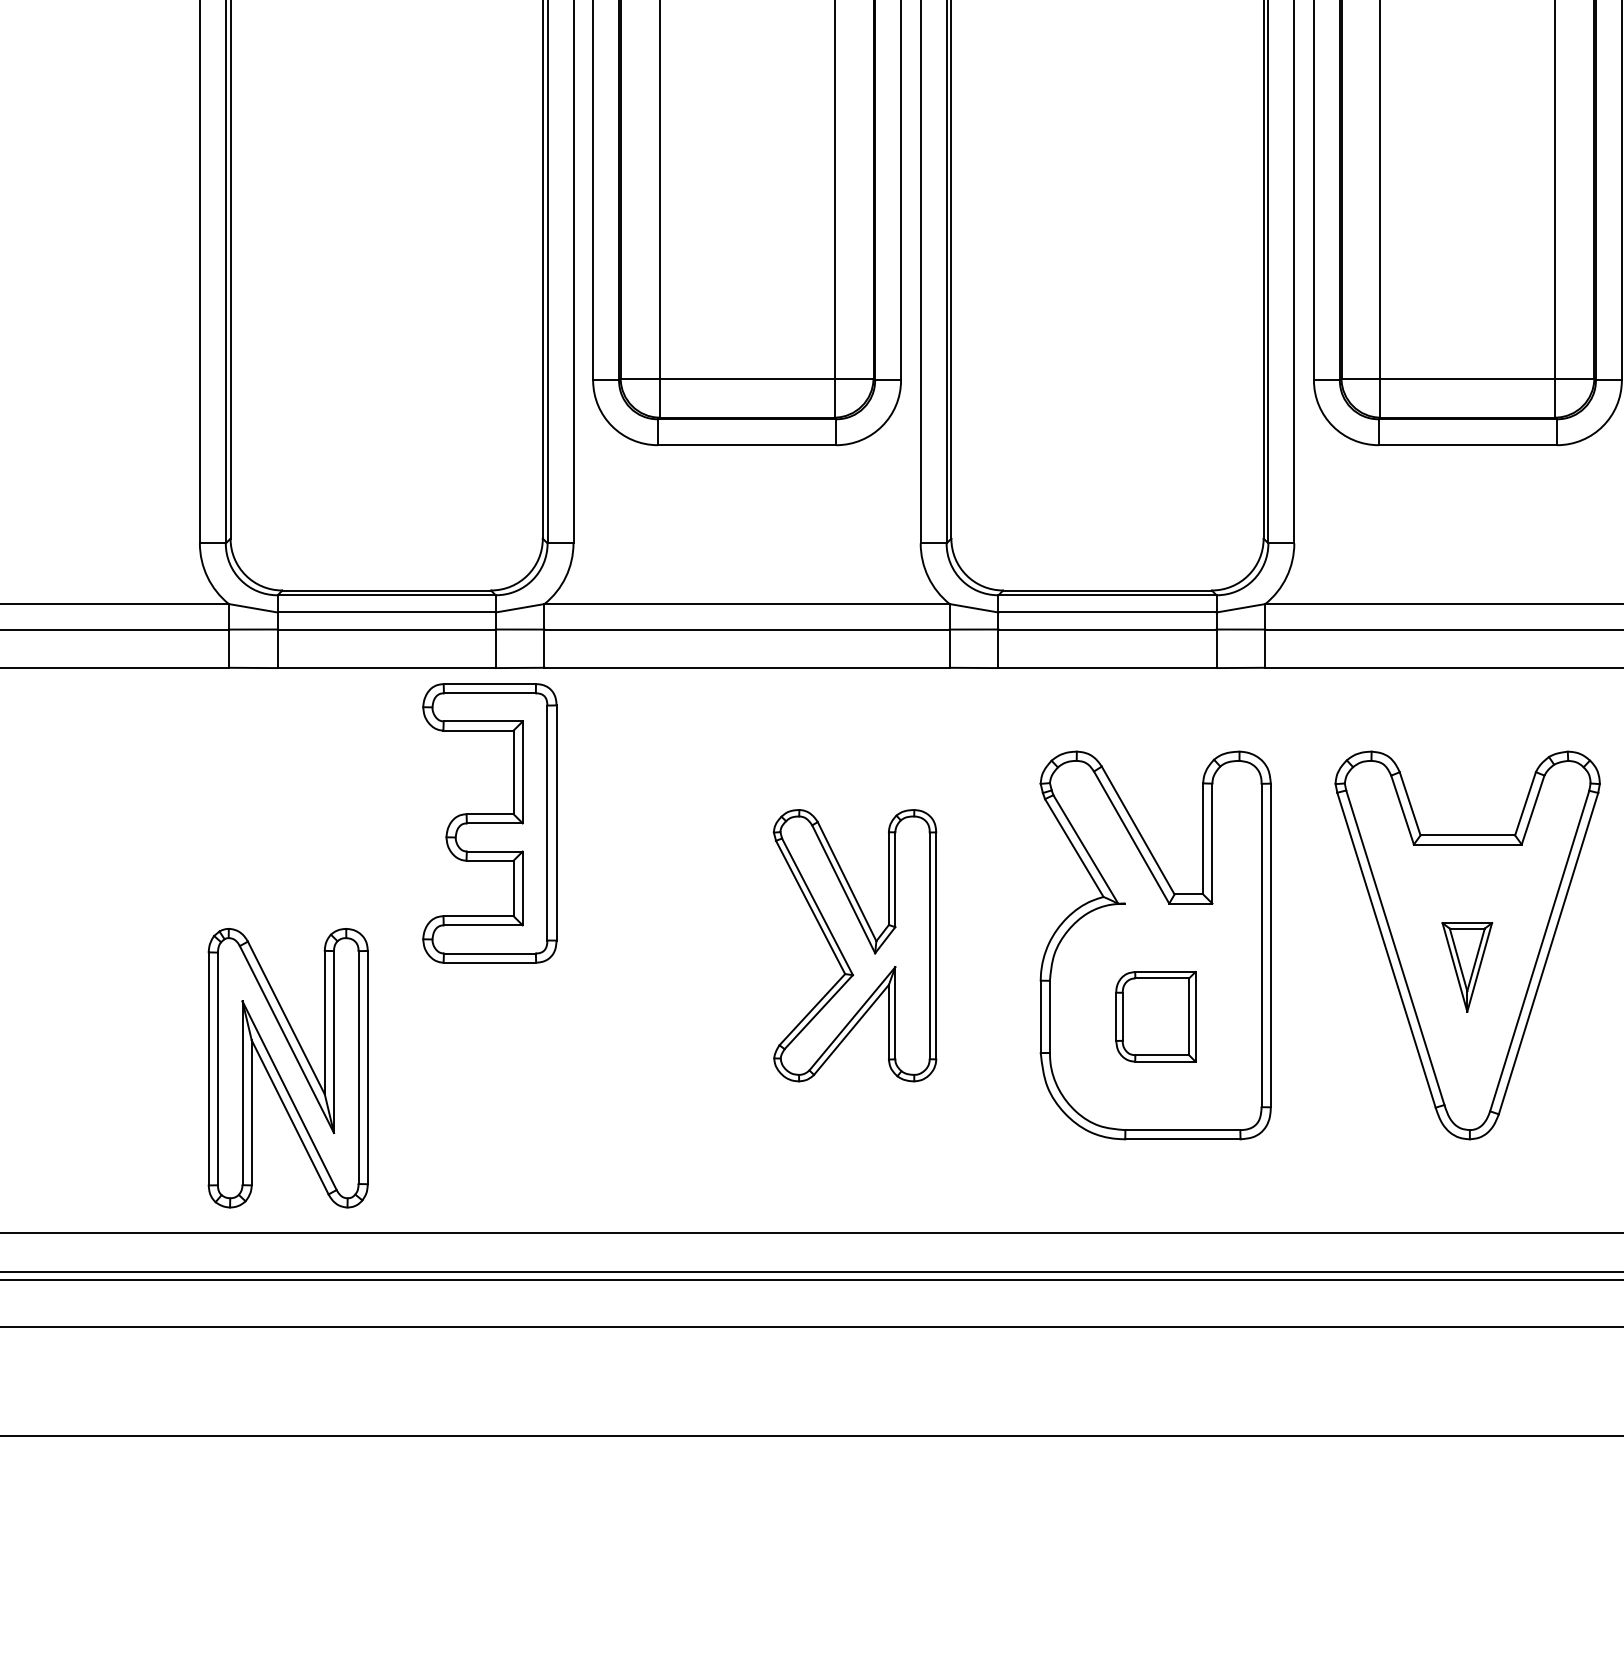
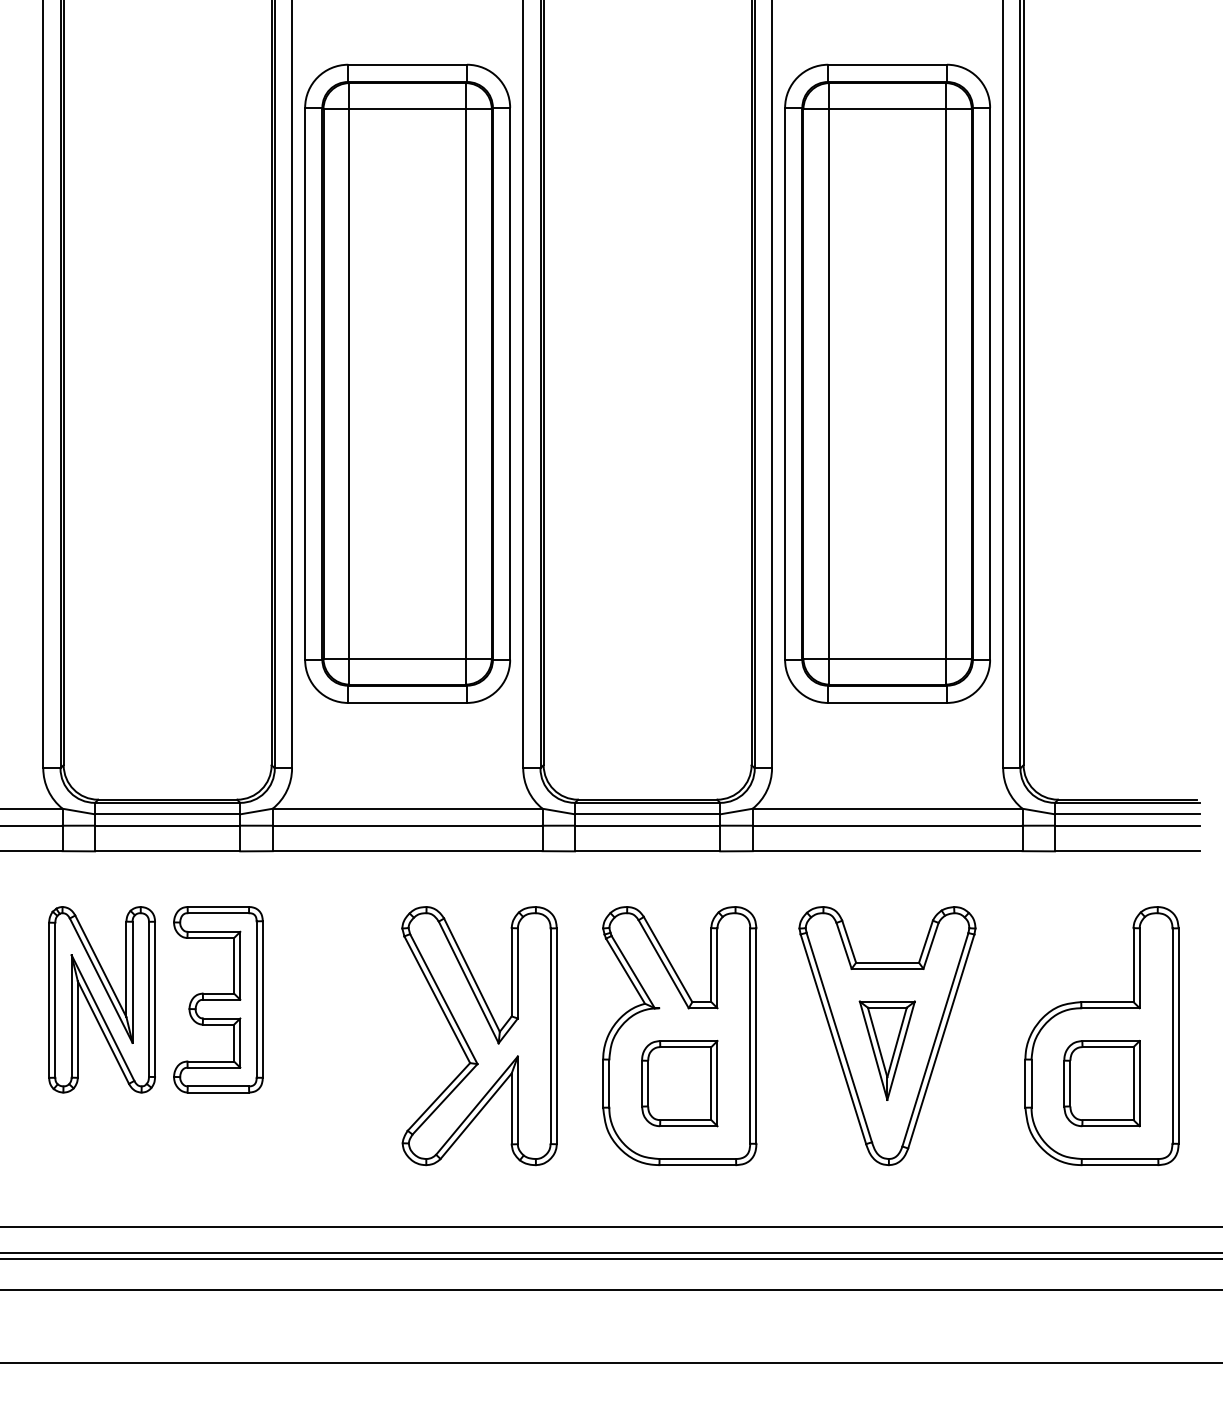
part: (490, 822) -> (218, 999), moved
part: (854, 946) -> (479, 1036), size x1.43
part: (1466, 967) -> (886, 1050), size x1.67
part: (1155, 1016) -> (679, 1083), size x1.43
part: (287, 1067) -> (101, 999), moved

